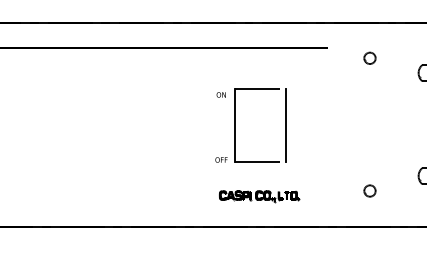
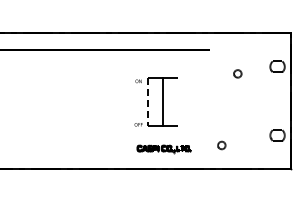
part: (369, 57) -> (237, 73), moved
line: (285, 125) -> (162, 101), moved
line: (234, 126) -> (147, 102), solid -> dashed
part: (369, 191) -> (221, 145), moved

